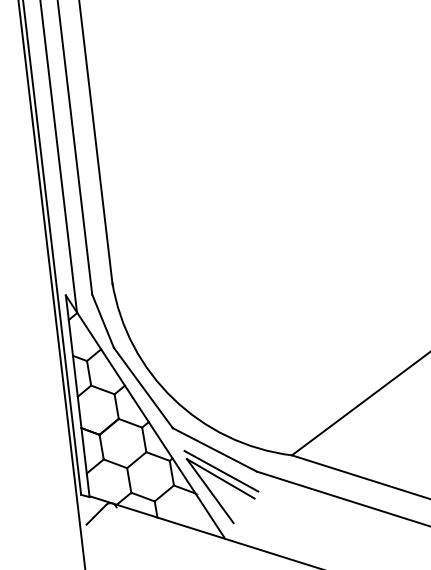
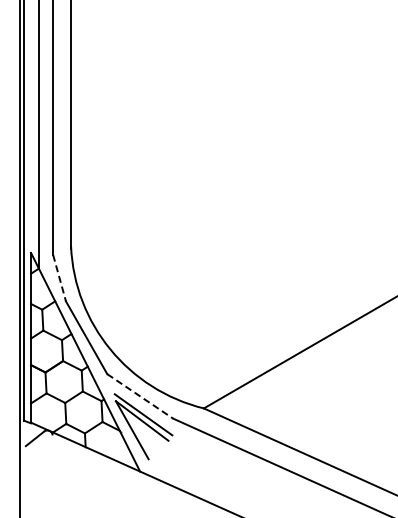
line: (103, 321) -> (59, 278), solid -> dashed
line: (215, 450) -> (140, 396), solid -> dashed

